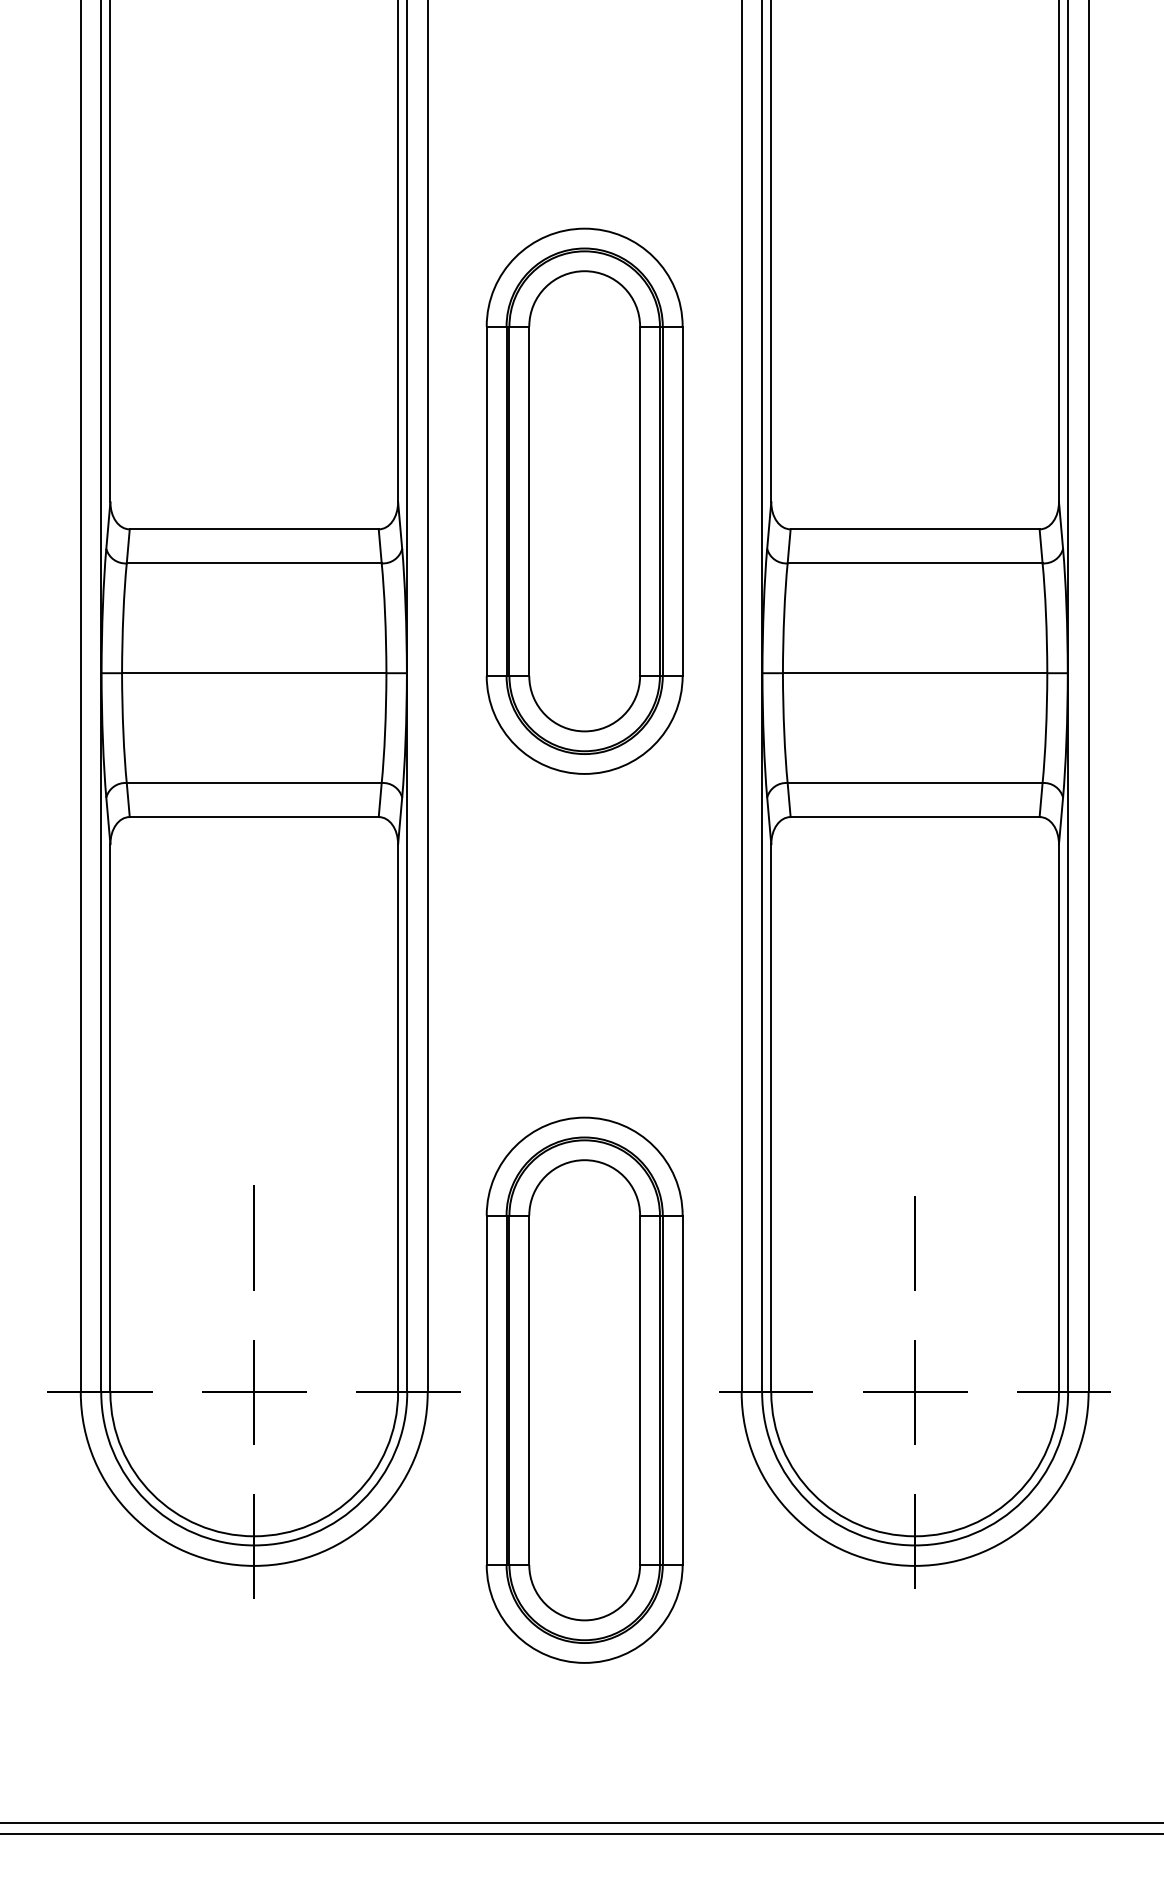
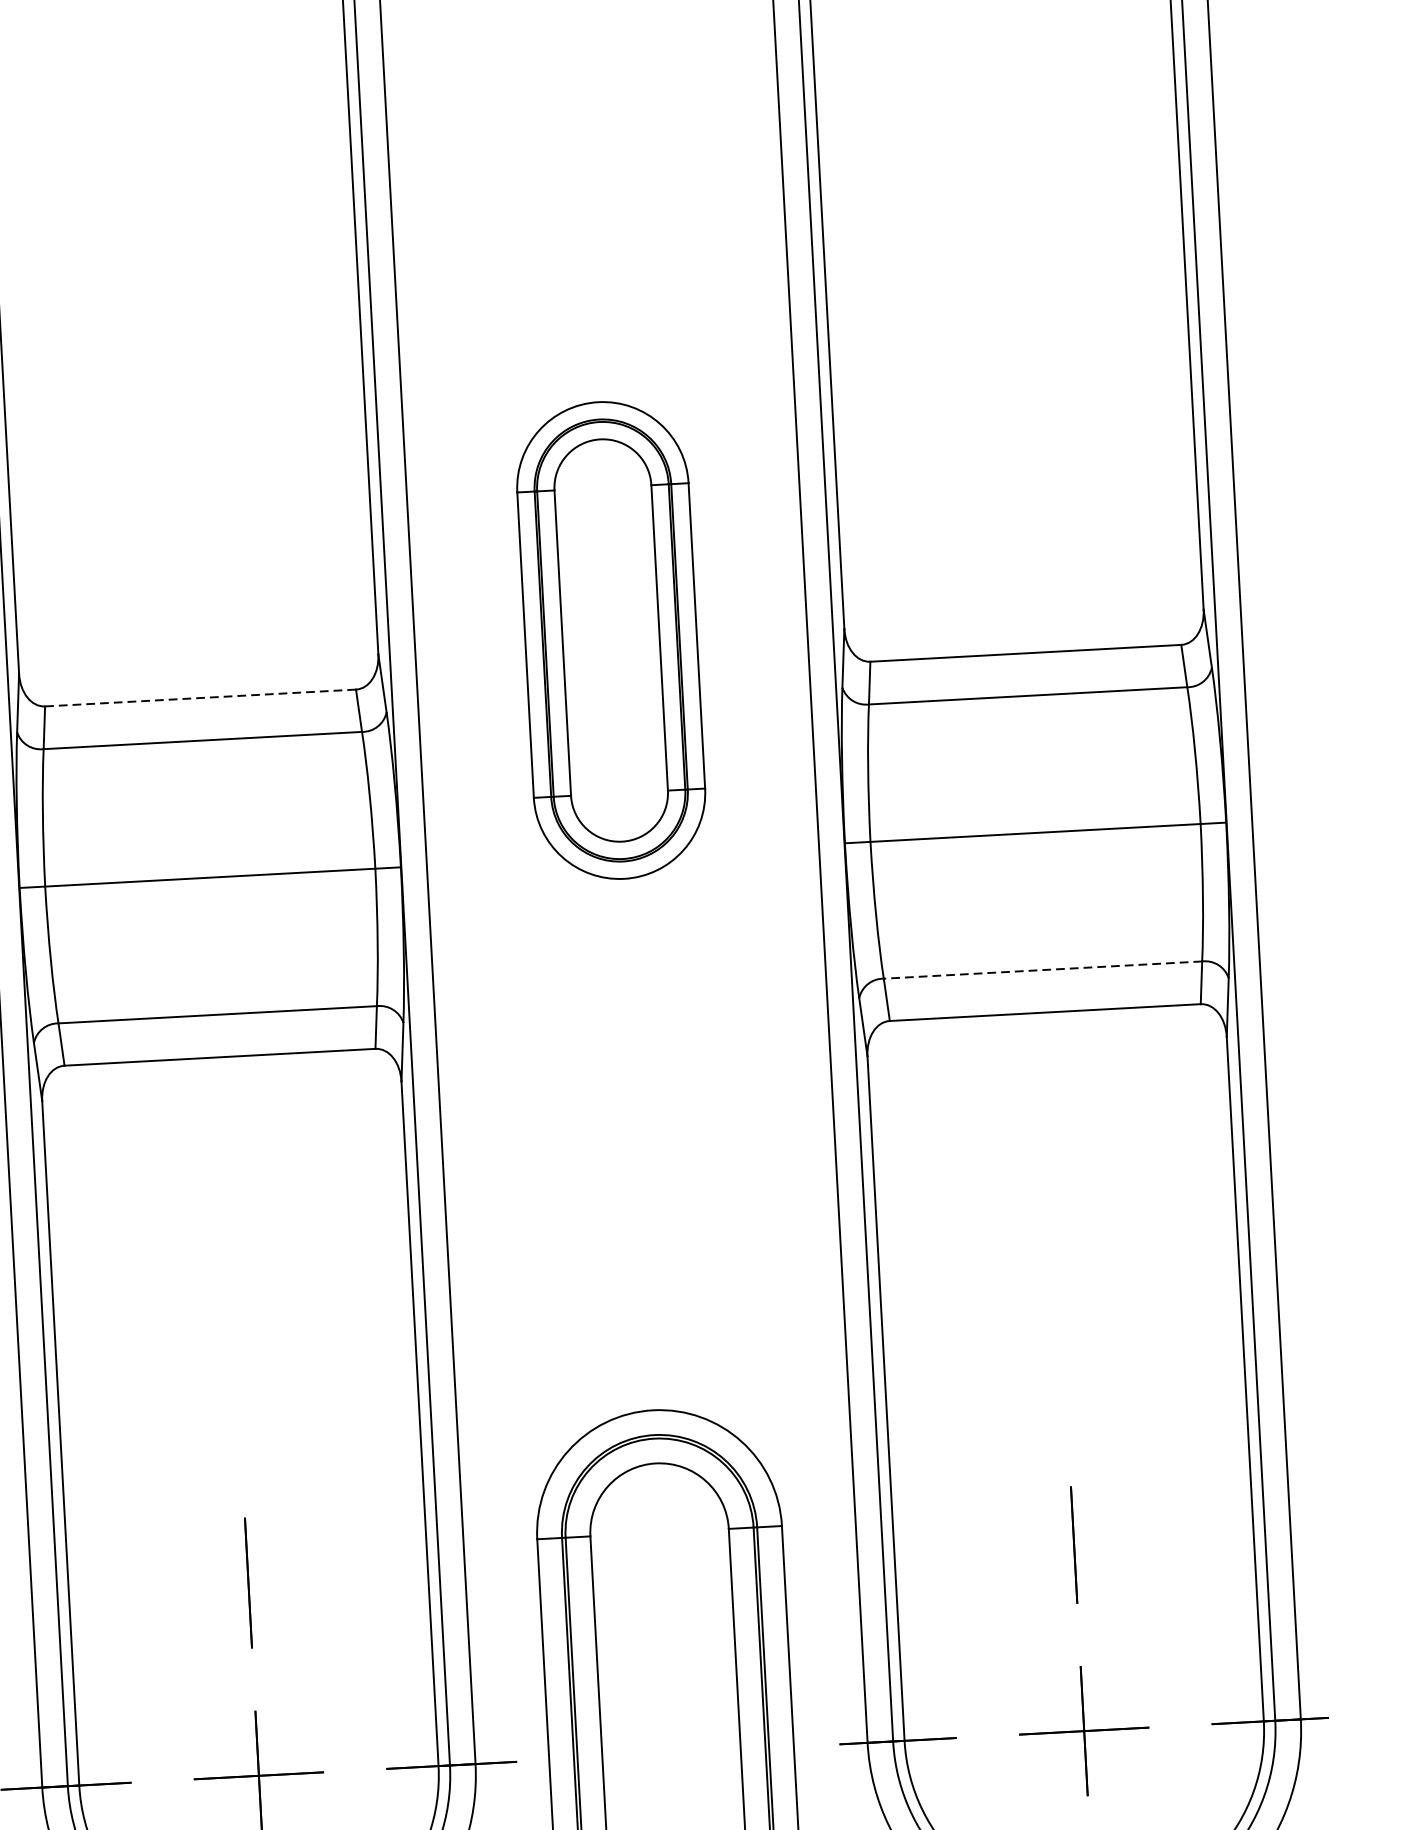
part: (584, 500) -> (611, 639), size x0.7
line: (254, 529) -> (200, 698), solid -> dashed
line: (914, 783) -> (1042, 970), solid -> dashed

